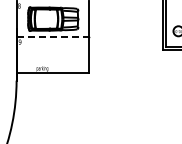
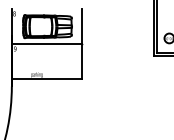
line: (53, 37) -> (47, 44), dashed -> solid

